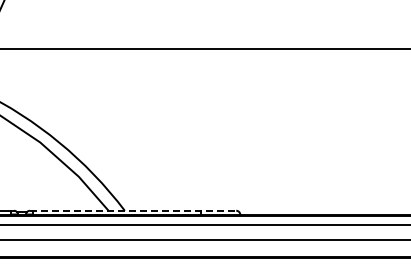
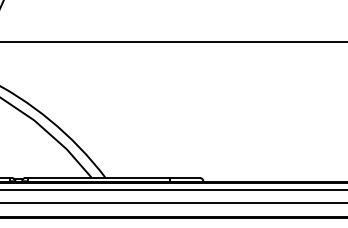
line: (133, 210) -> (113, 177), dashed -> solid

